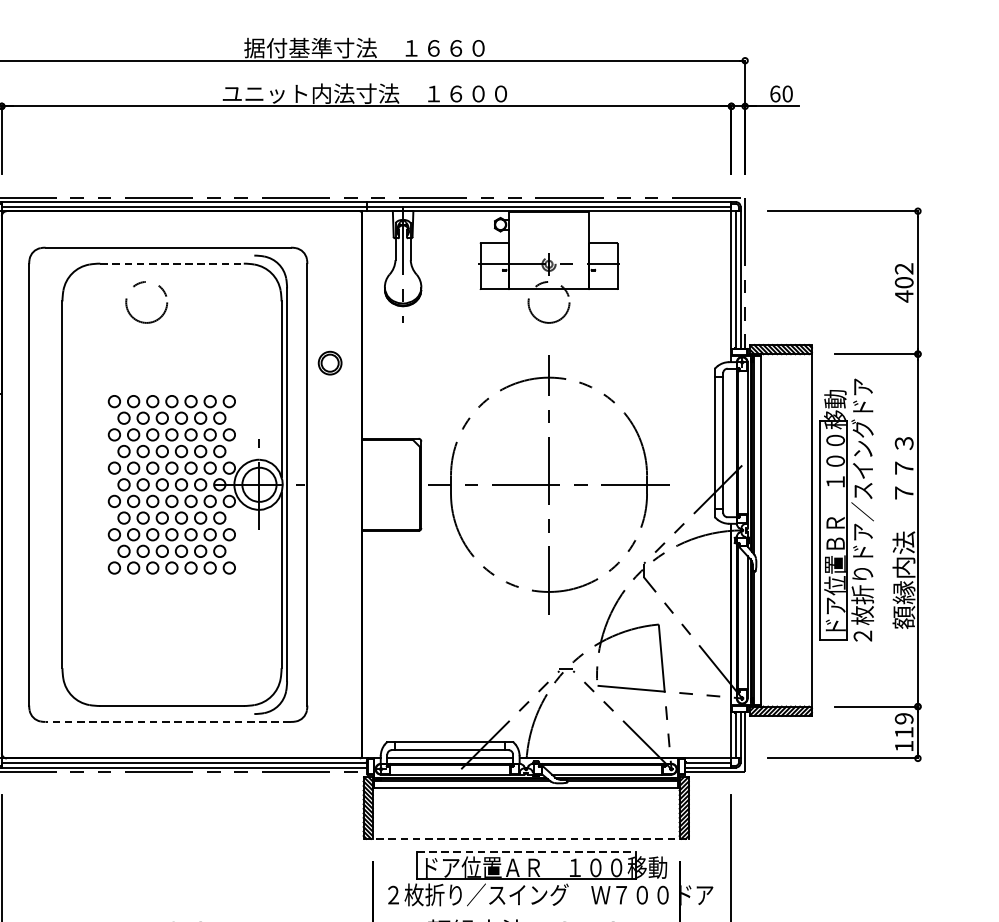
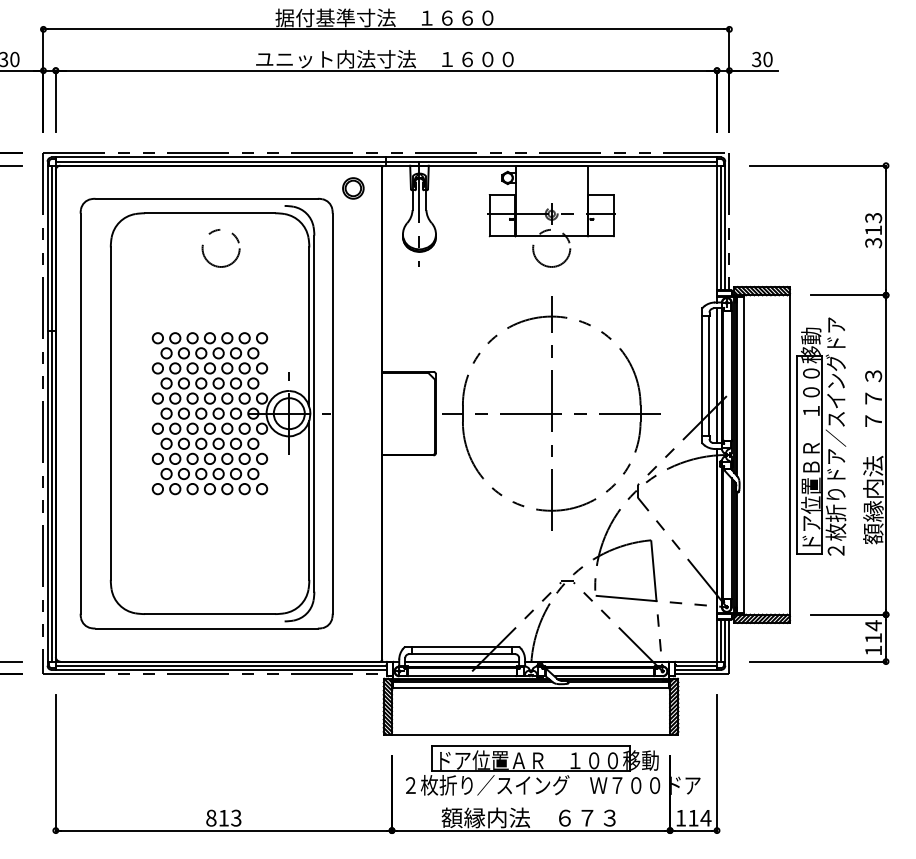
text: (775, 93) -> (756, 59), 60 -> 30
line: (172, 263) -> (210, 213), dashed -> solid
text: (904, 282) -> (873, 230), 402 -> 313
circle: (146, 302) -> (220, 248), moved
part: (330, 363) -> (353, 188), moved
line: (731, 442) -> (717, 375), added
text: (904, 718) -> (873, 625), 119 -> 114
line: (168, 721) -> (206, 628), dashed -> solid
line: (526, 838) -> (531, 734), dashed -> solid
line: (526, 852) -> (531, 746), dashed -> solid

